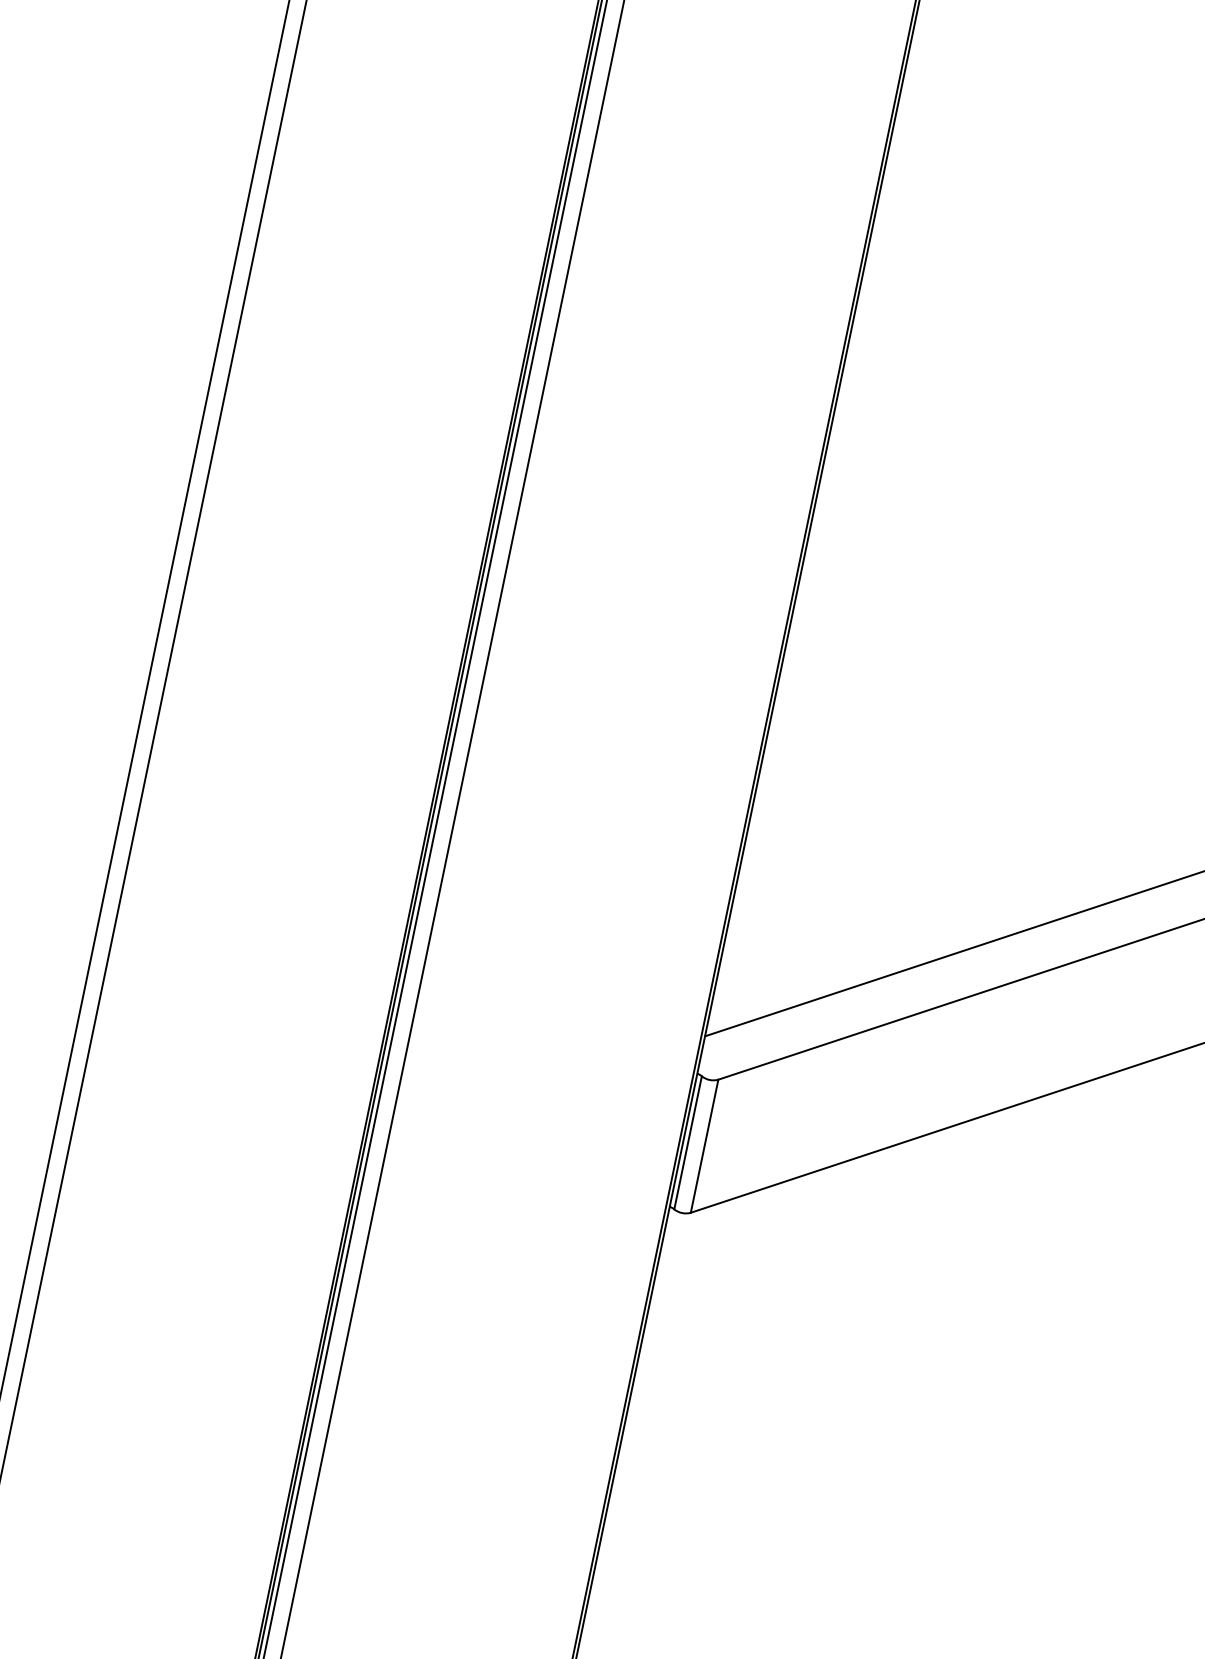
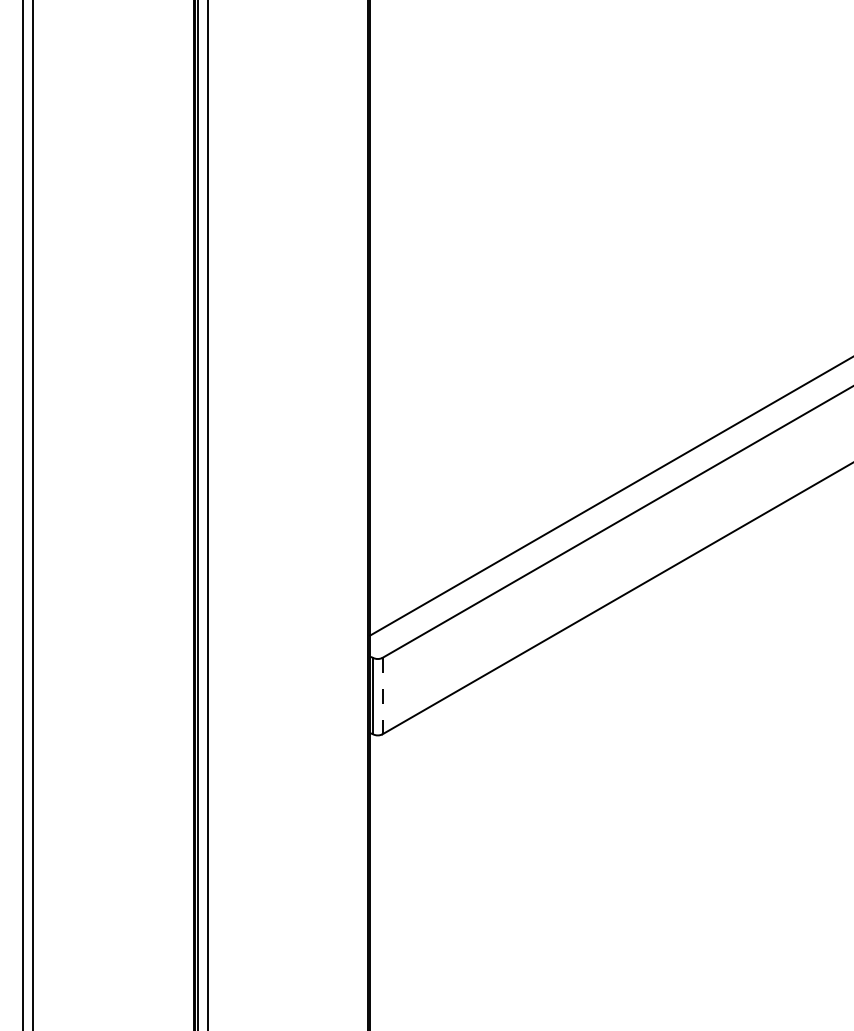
line: (704, 1146) -> (382, 696), solid -> dashed

